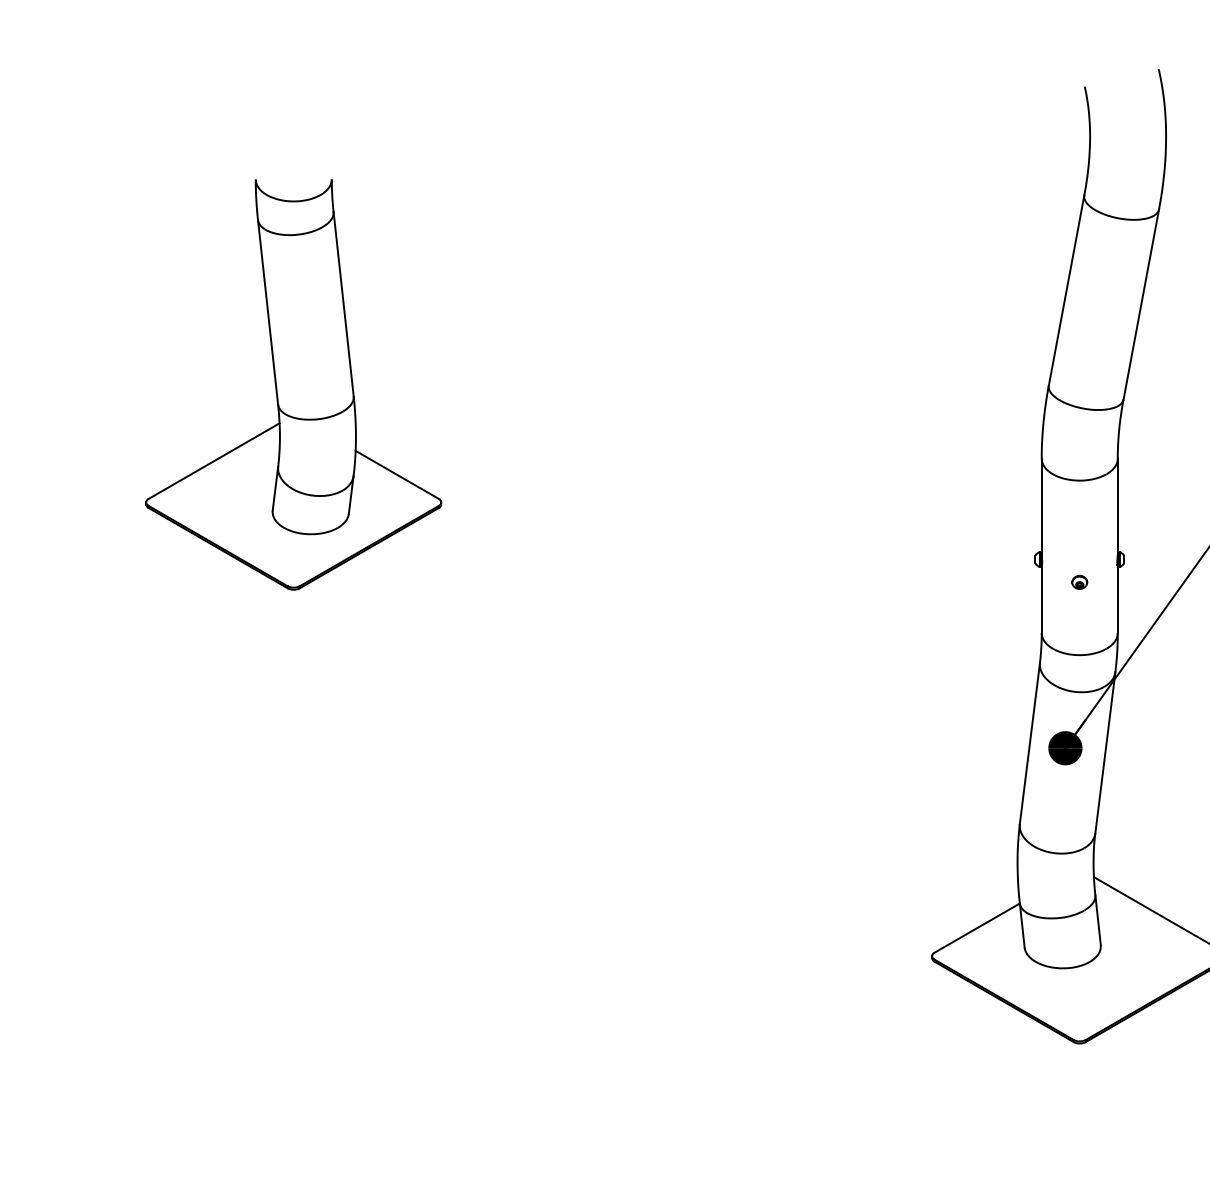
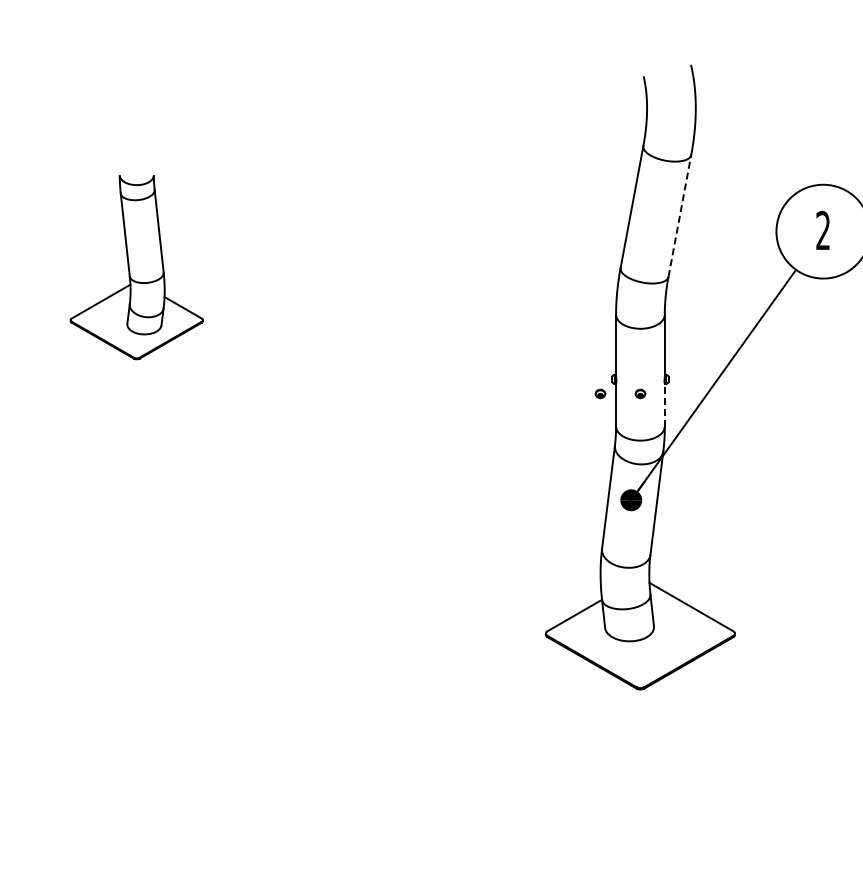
line: (1140, 303) -> (679, 215), solid -> dashed
part: (293, 385) -> (136, 267), size x0.7
part: (1017, 581) -> (600, 393), added
line: (1117, 598) -> (664, 404), solid -> dashed

